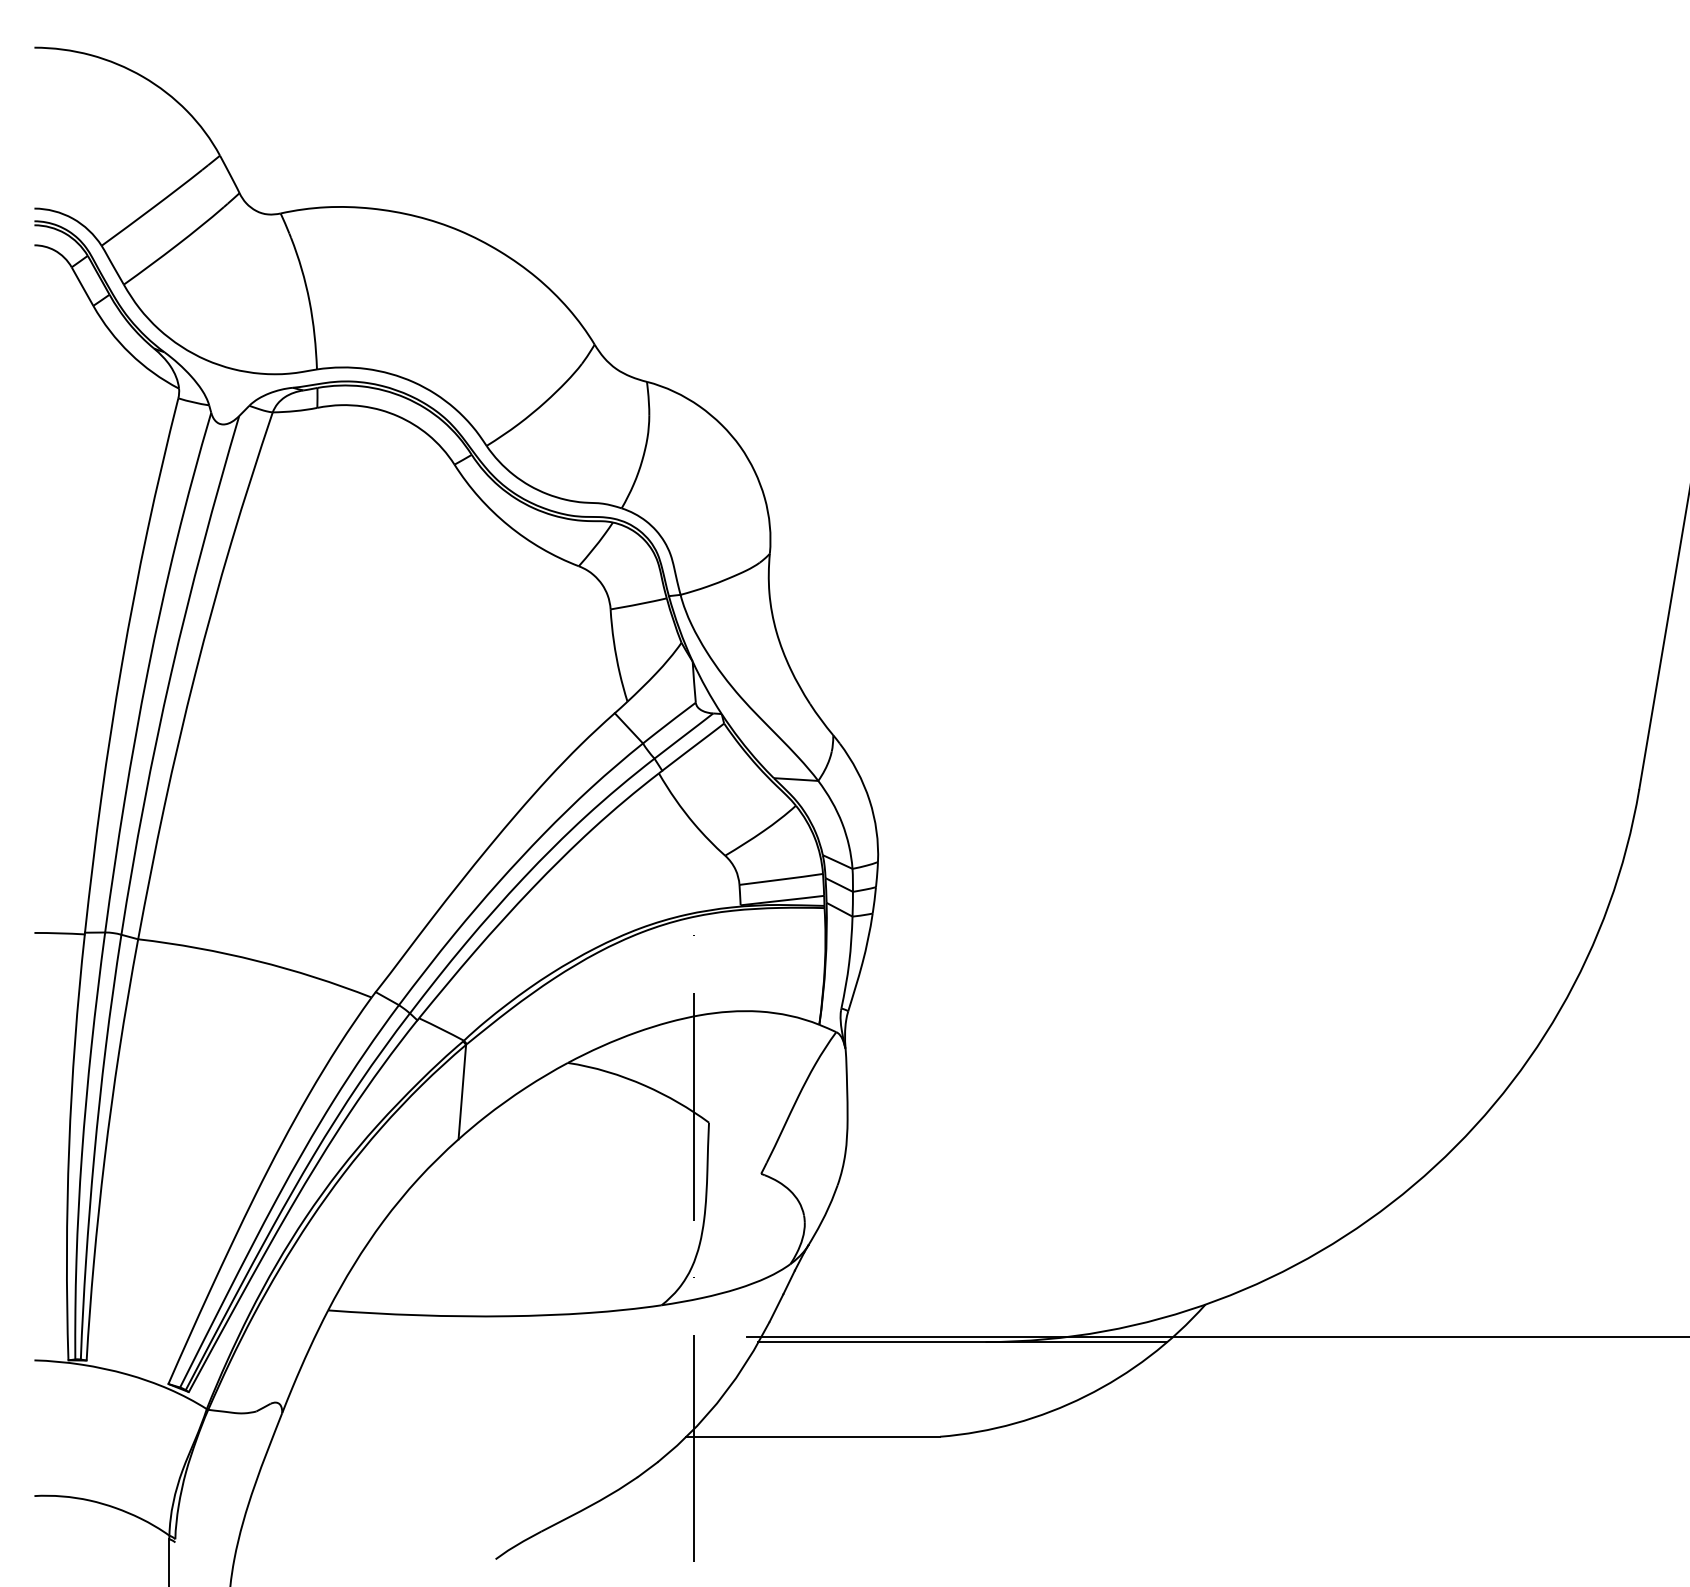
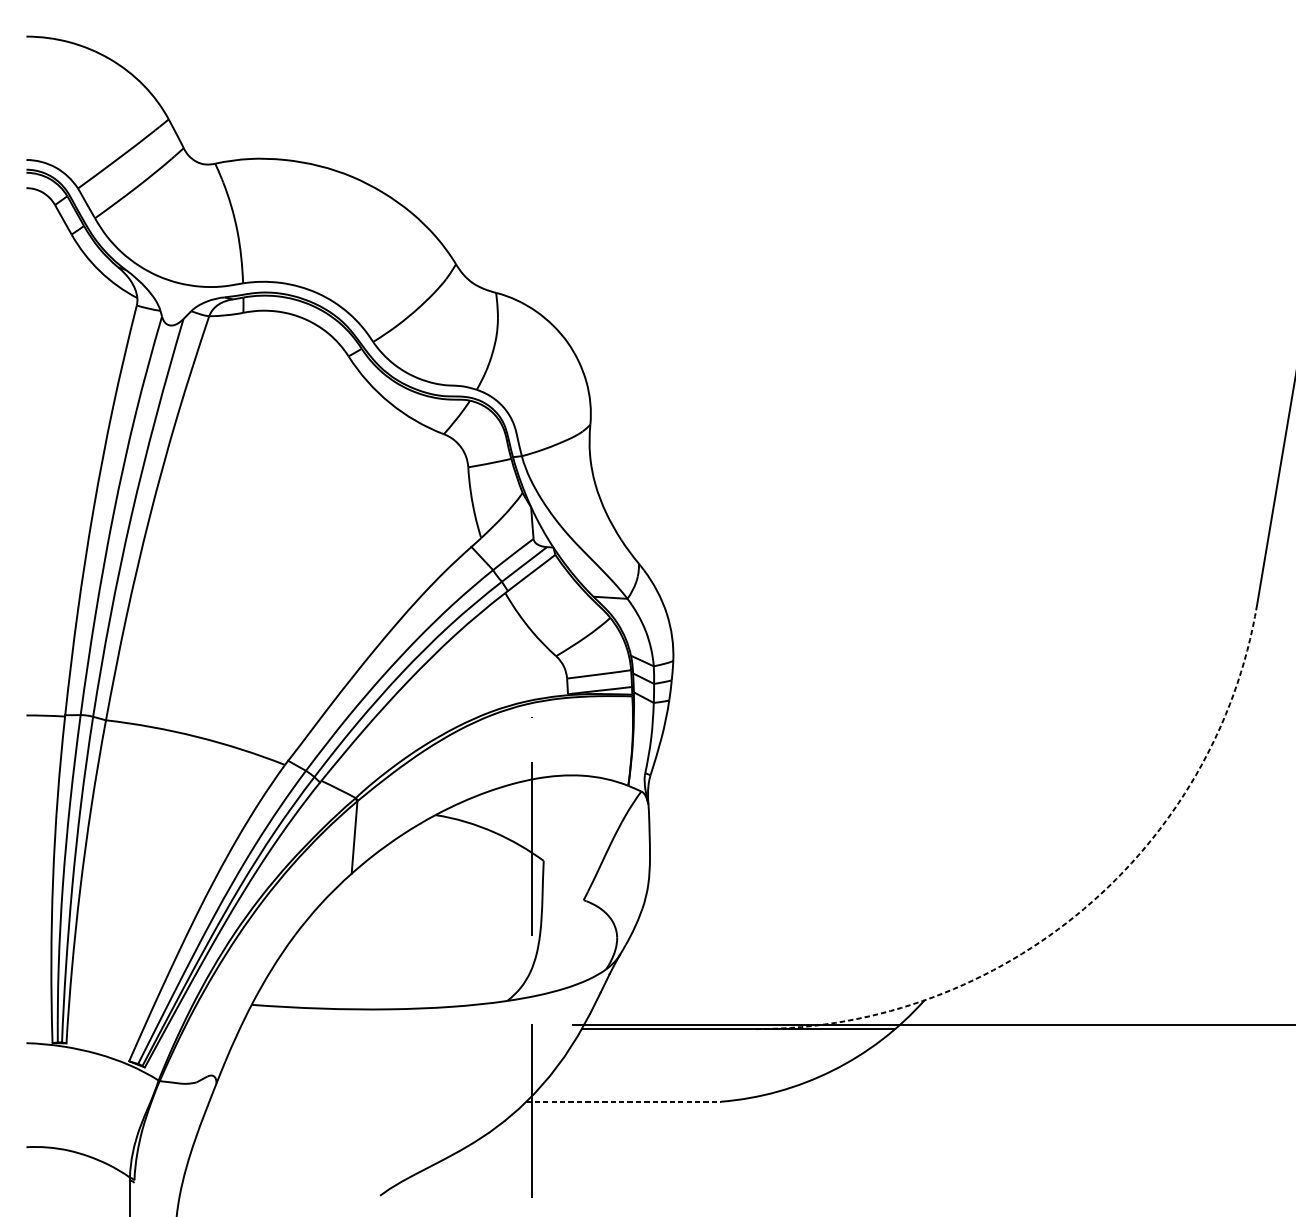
arc: (1413, 1185) -> (1083, 909), solid -> dashed
line: (813, 1436) -> (623, 1101), solid -> dashed

